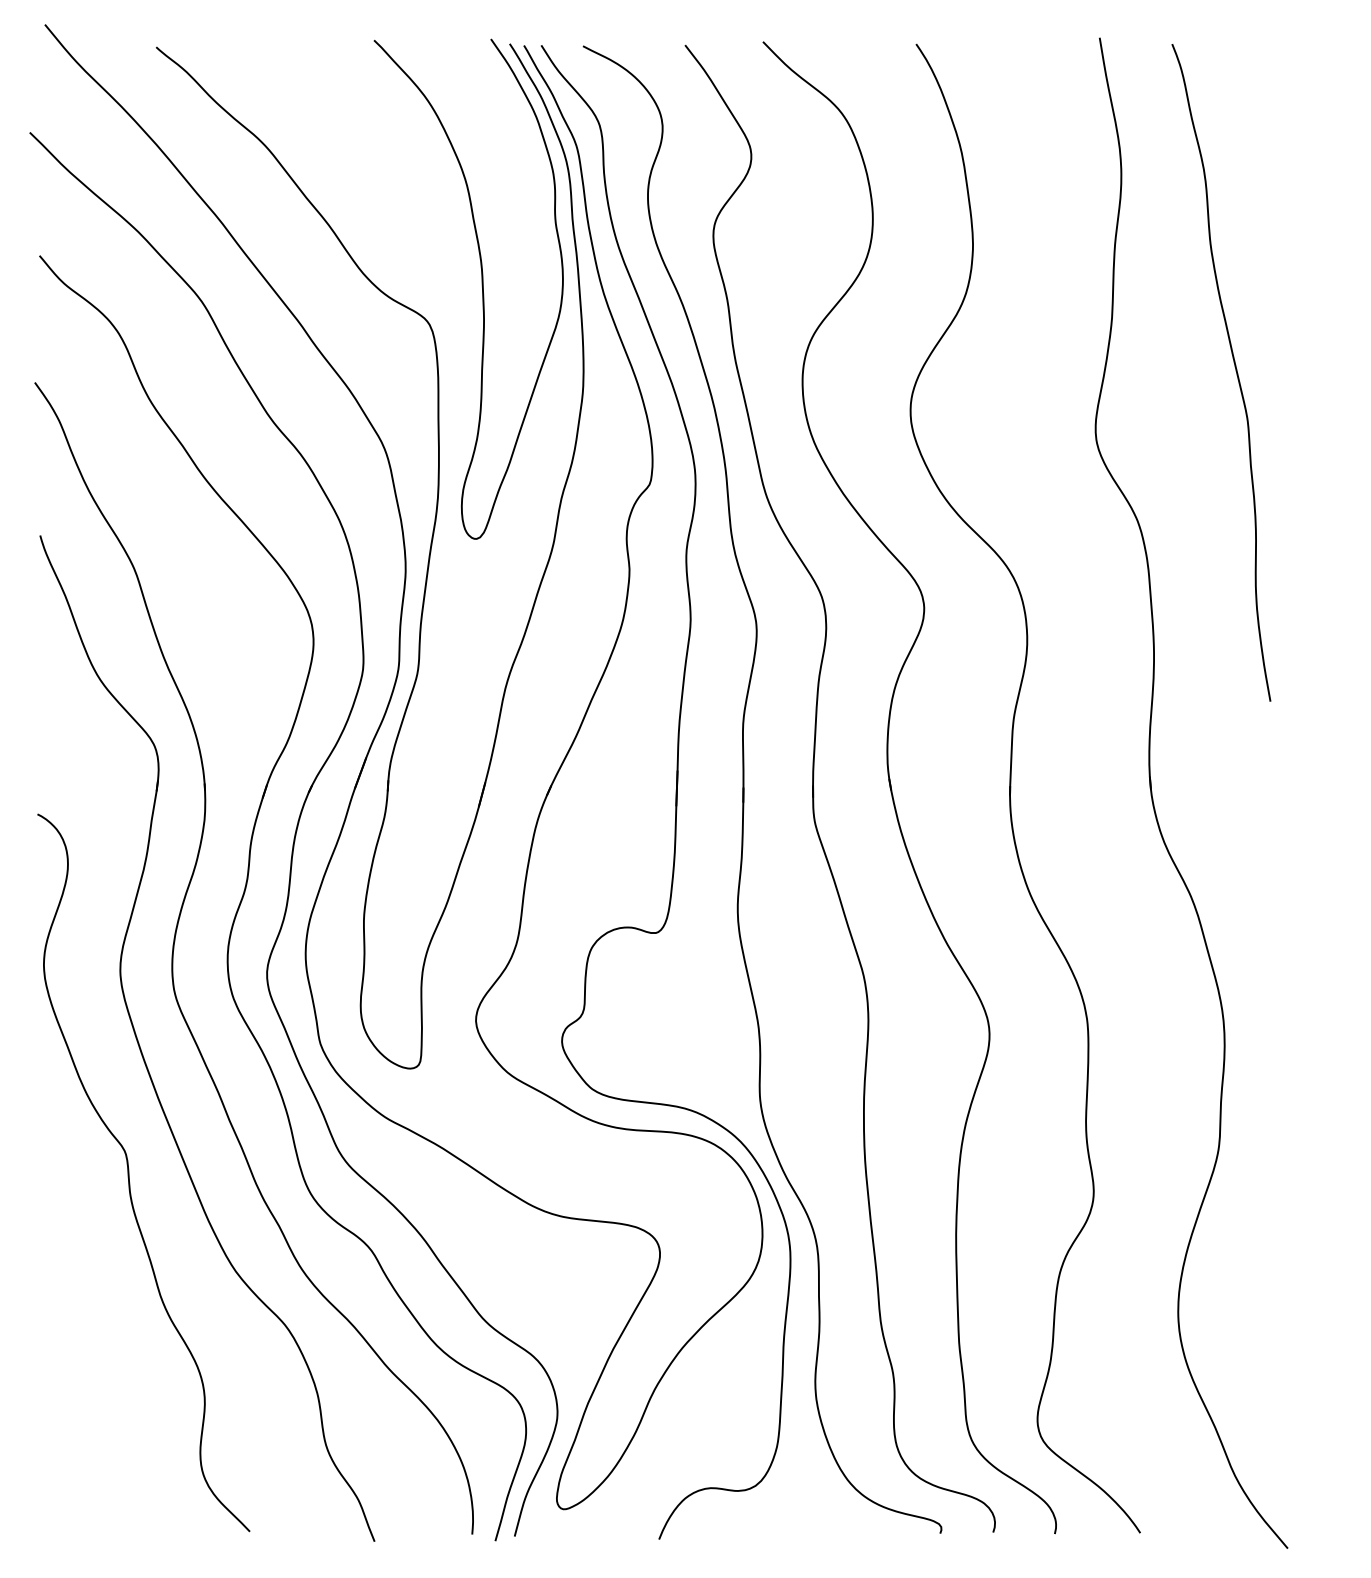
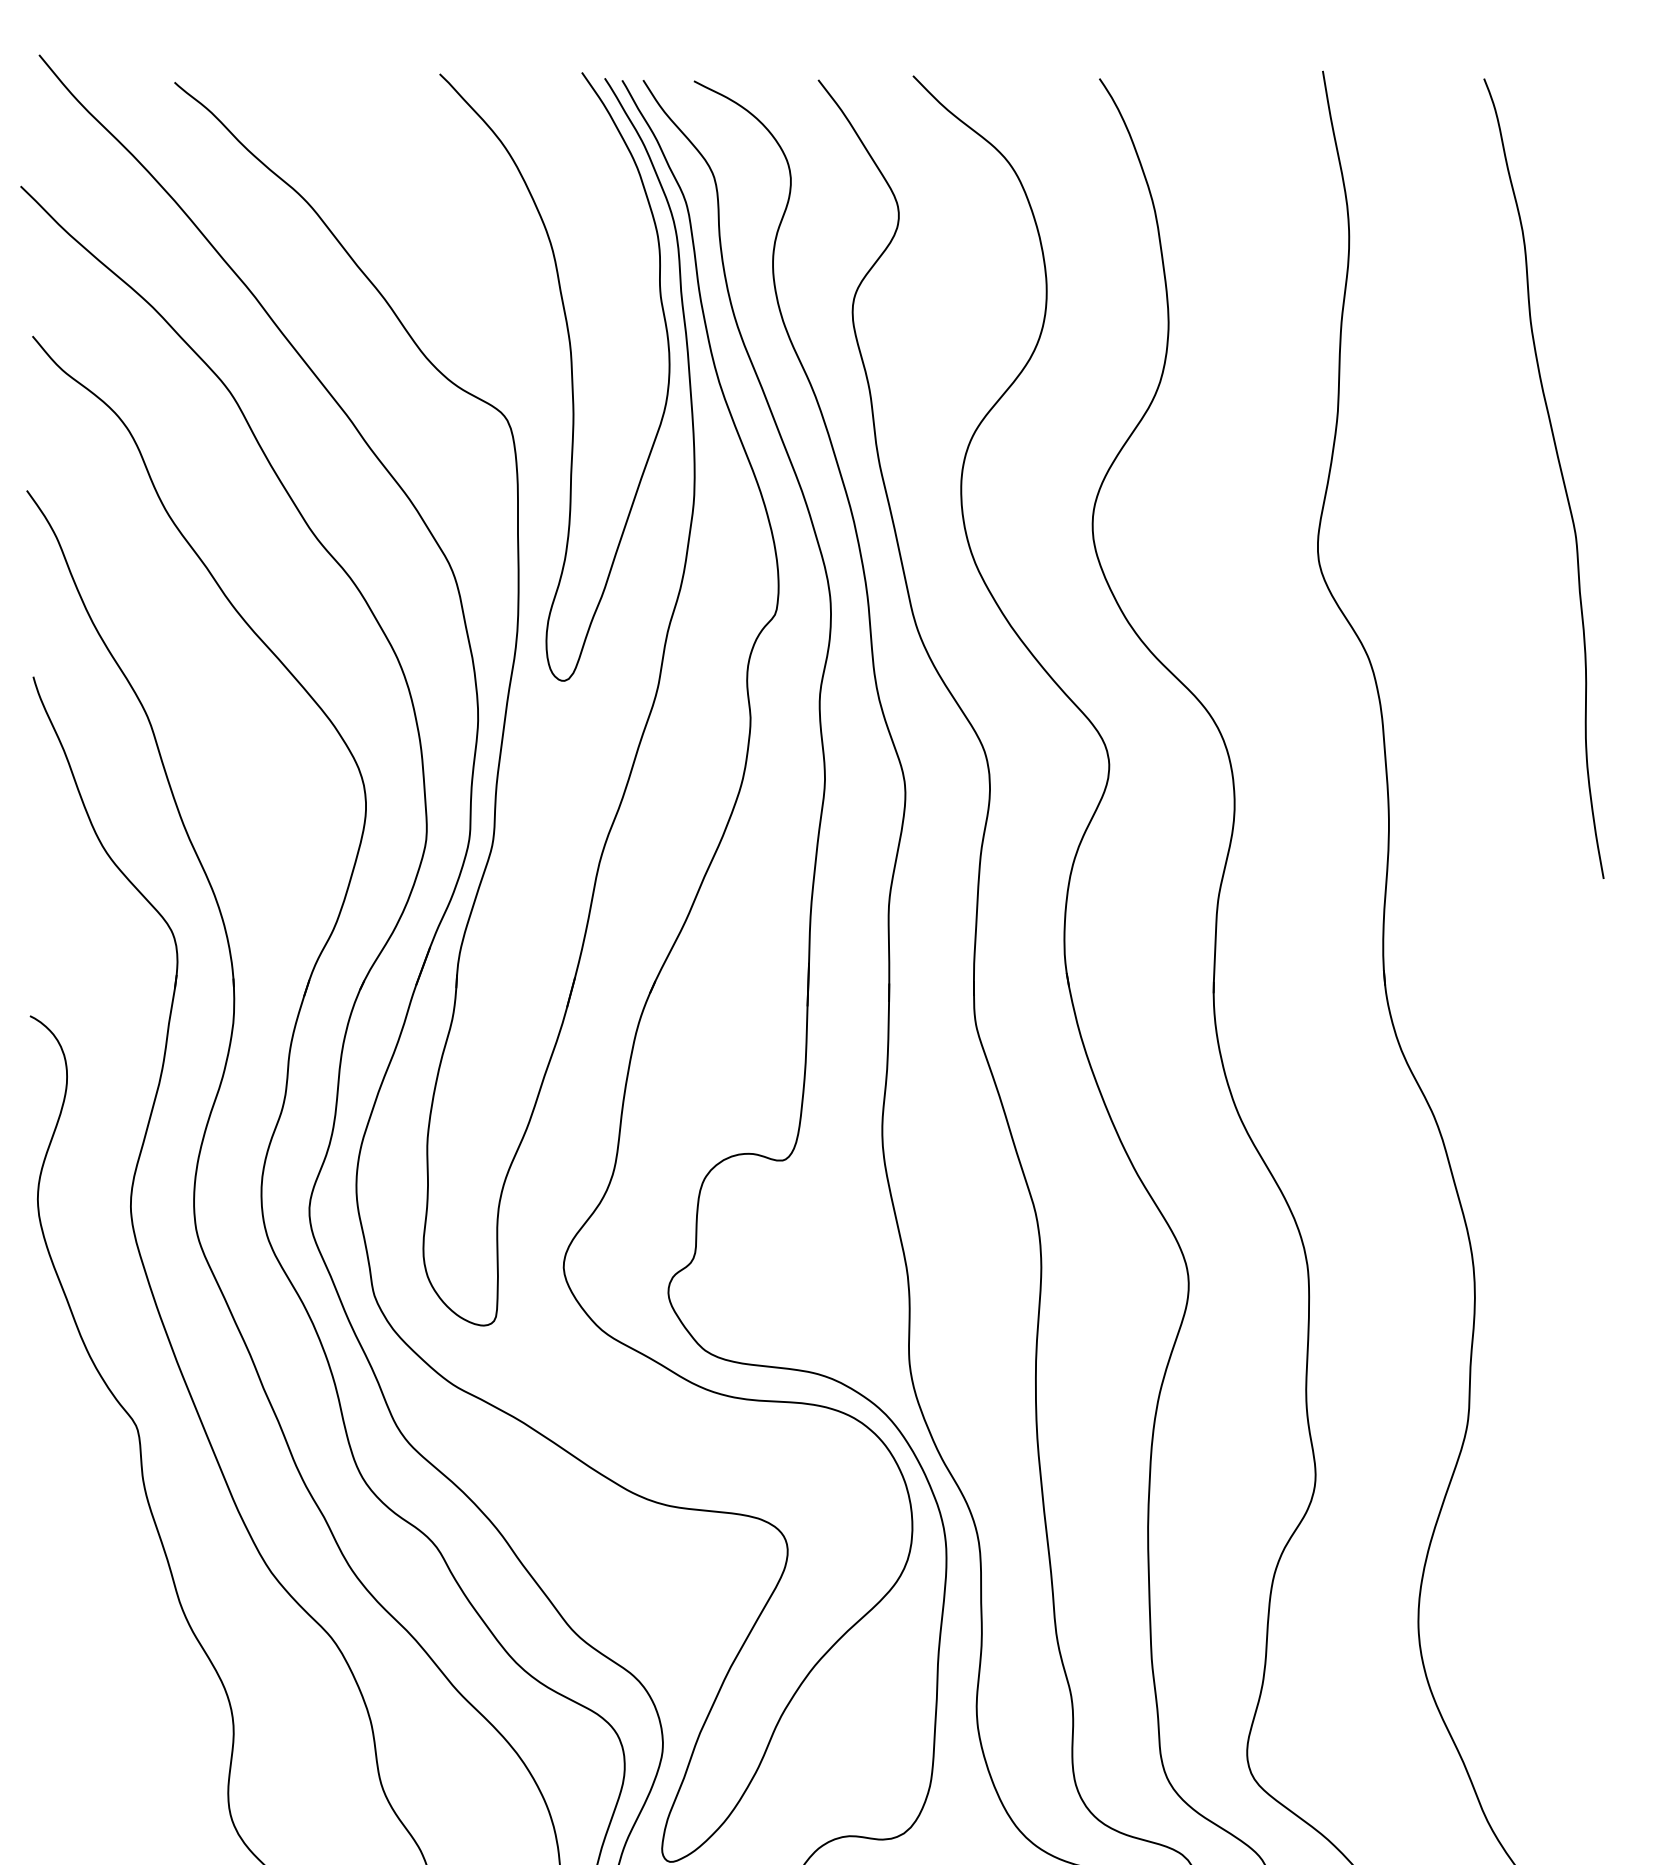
curve: (1234, 367) -> (1559, 472), moved

